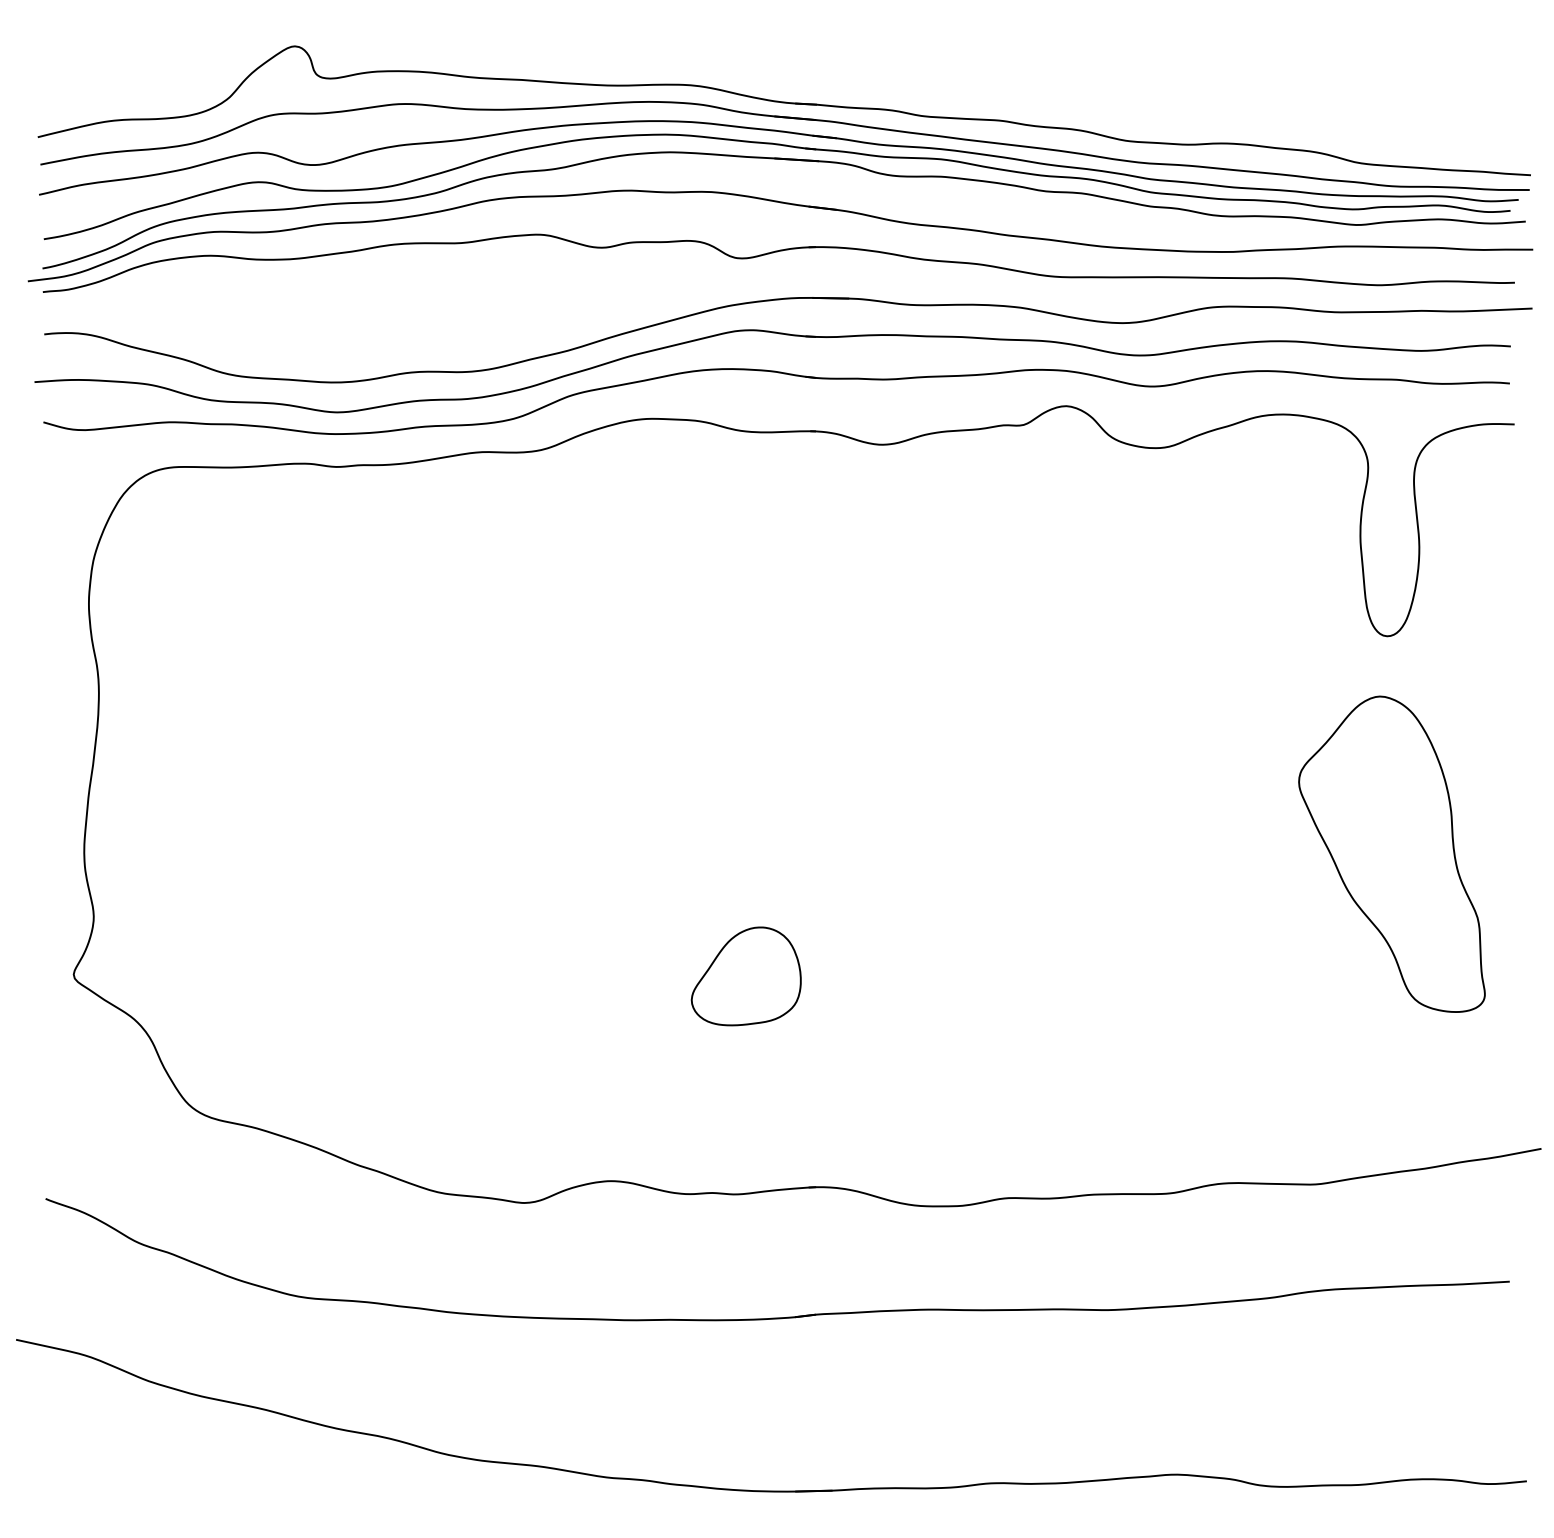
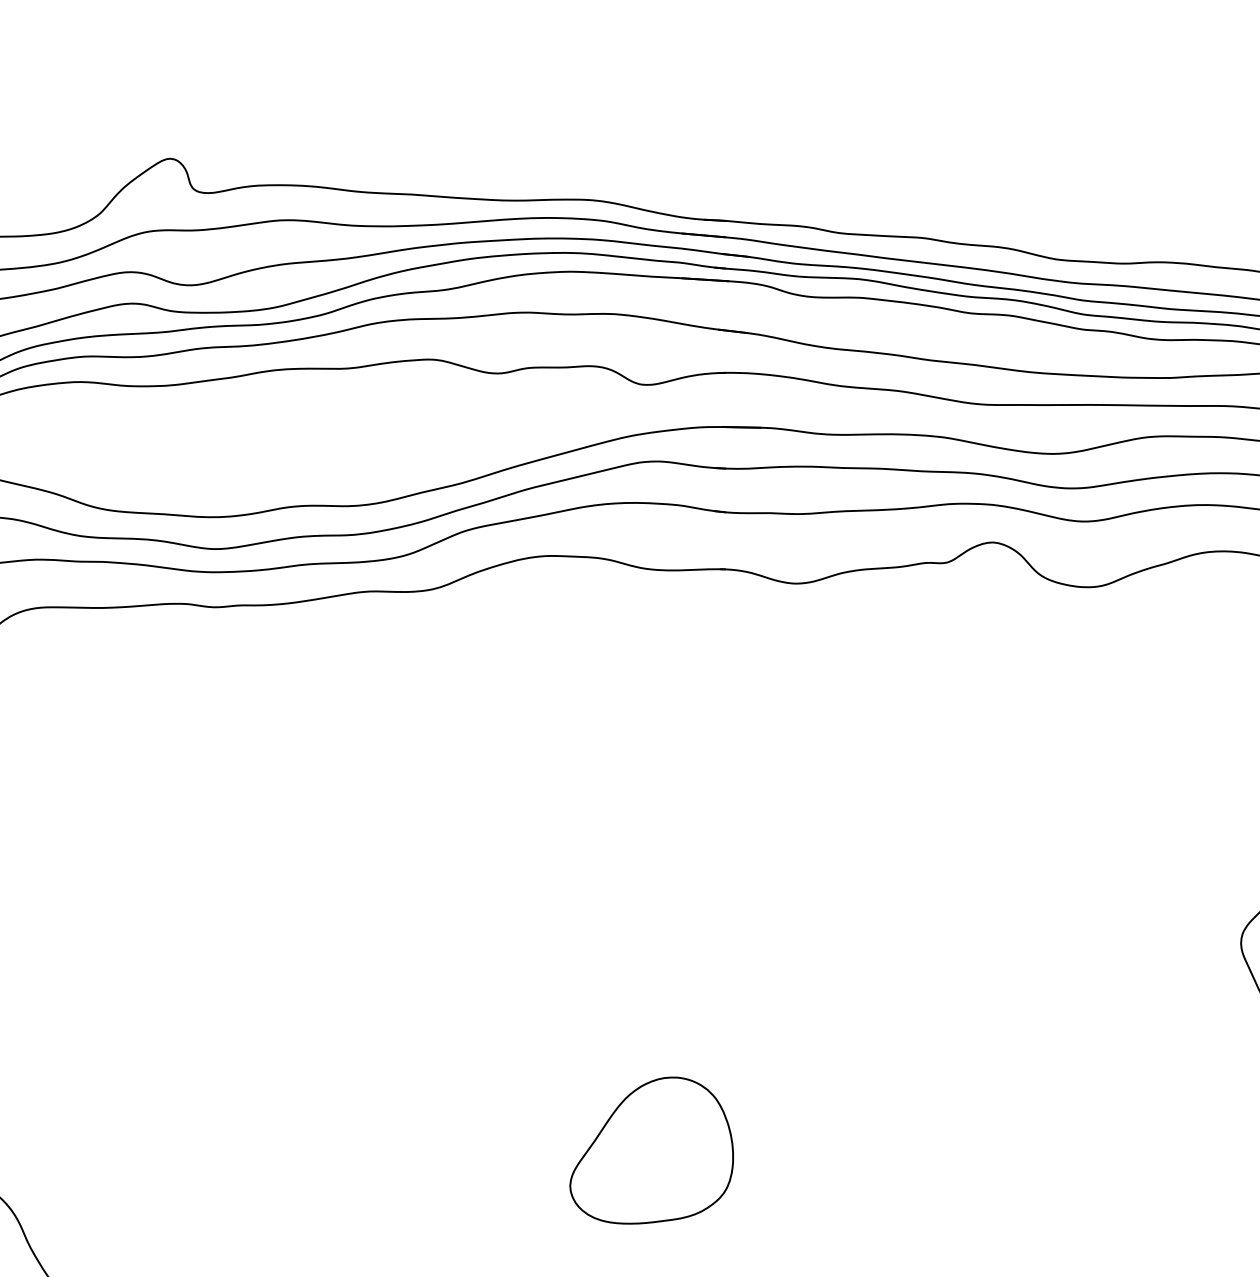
part: (745, 976) -> (650, 1150), size x1.4

